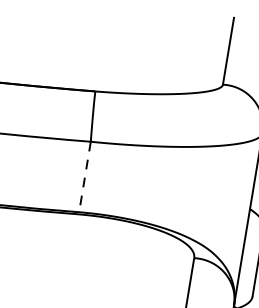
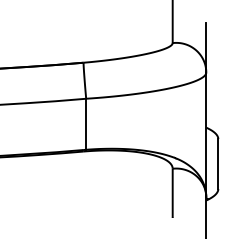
line: (85, 177) -> (86, 124), dashed -> solid

